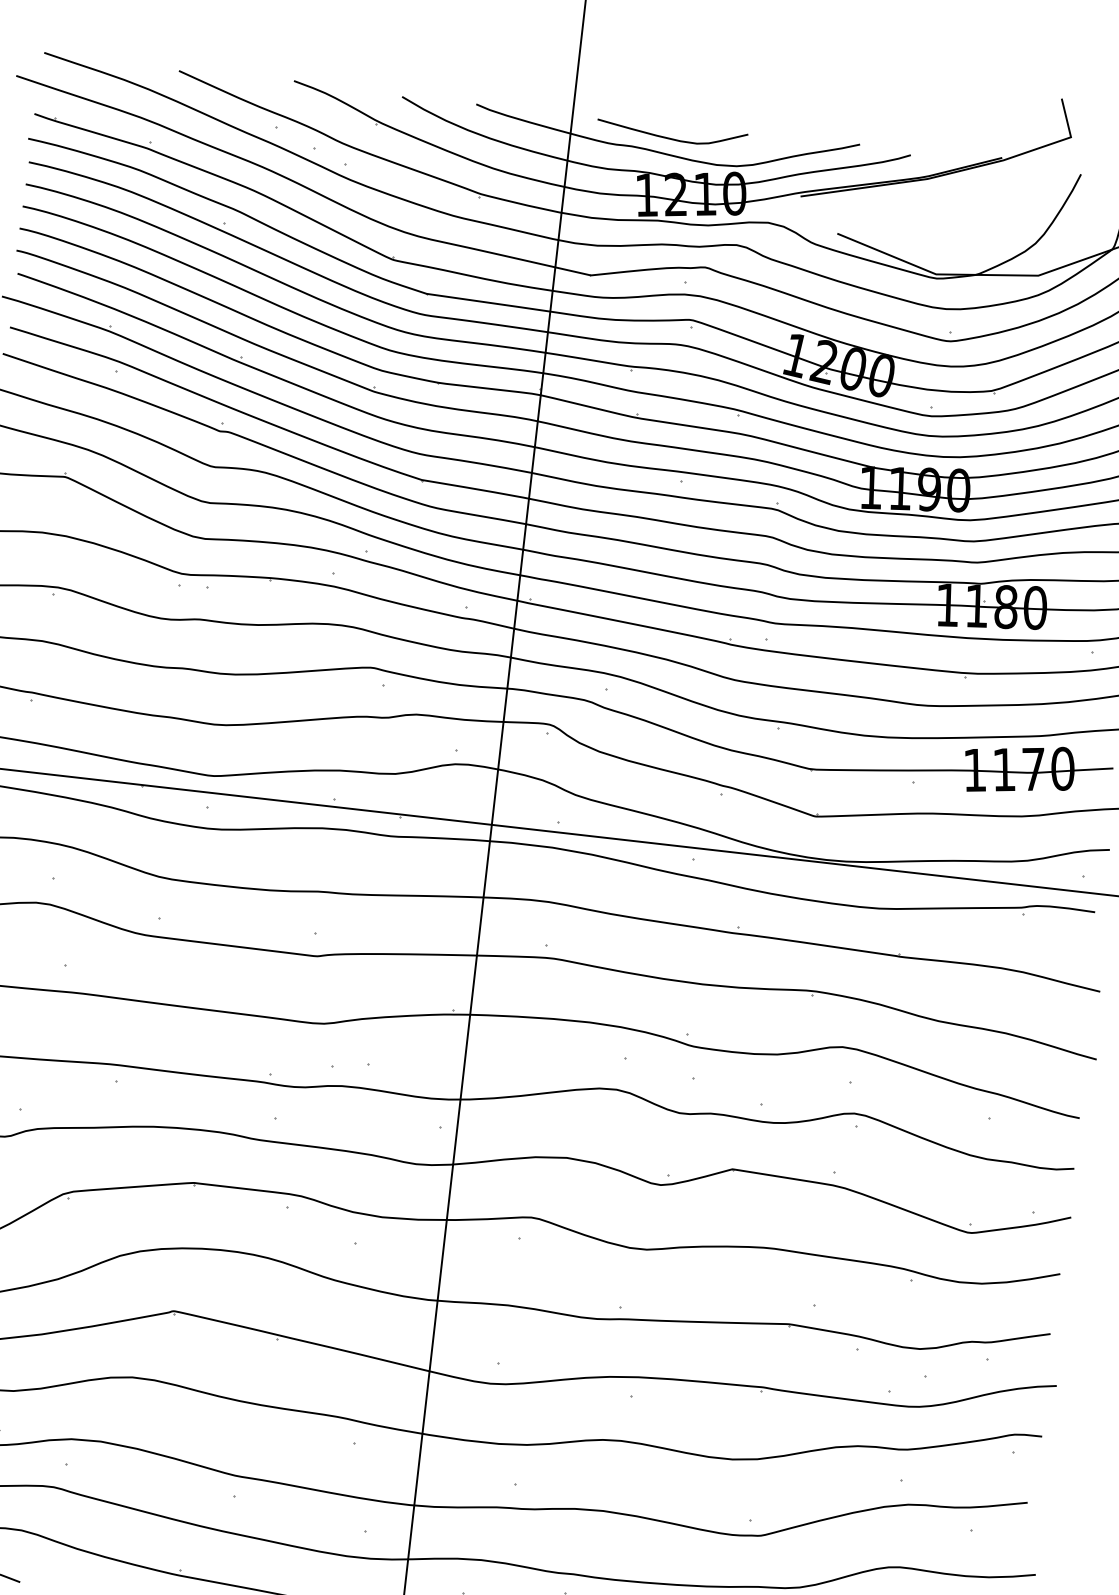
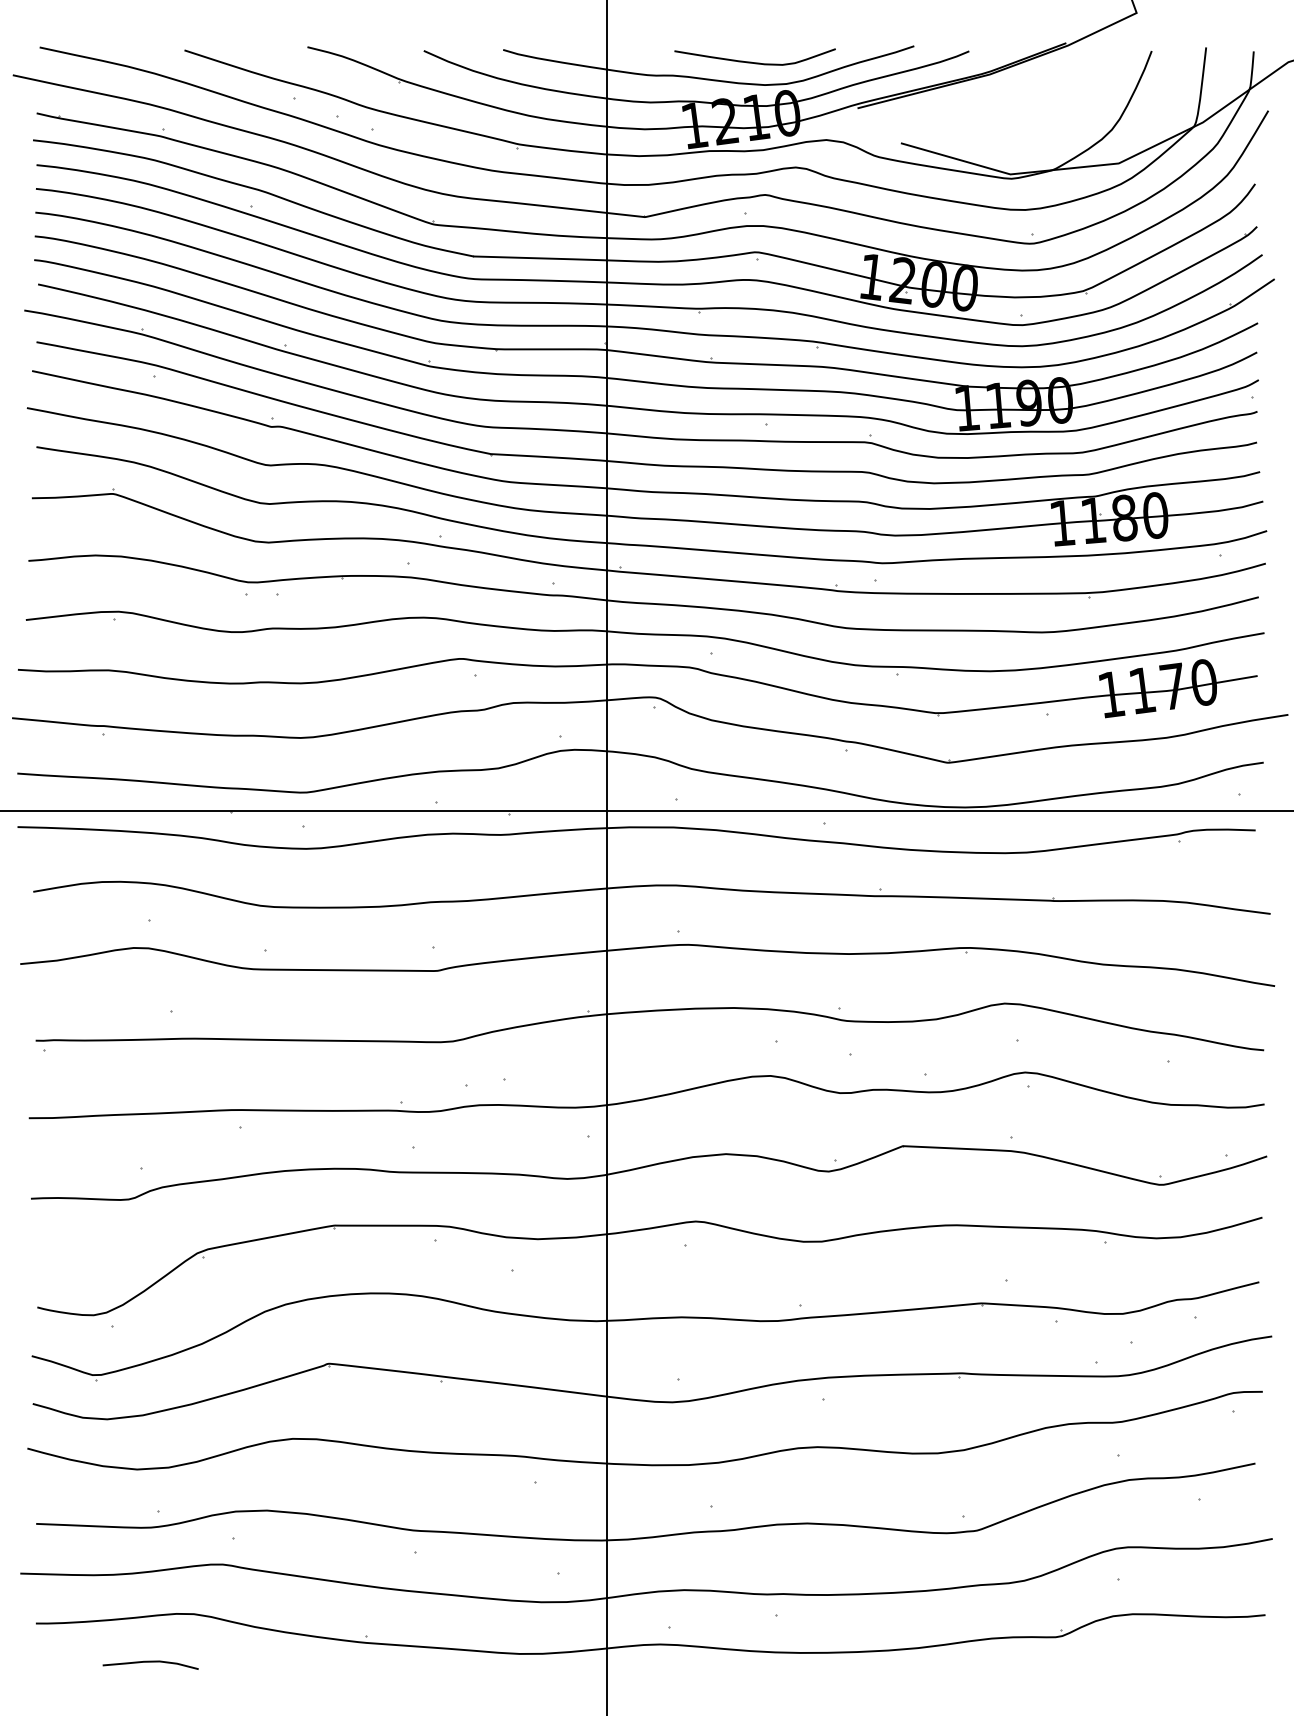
curve: (668, 137) -> (751, 61), moved

